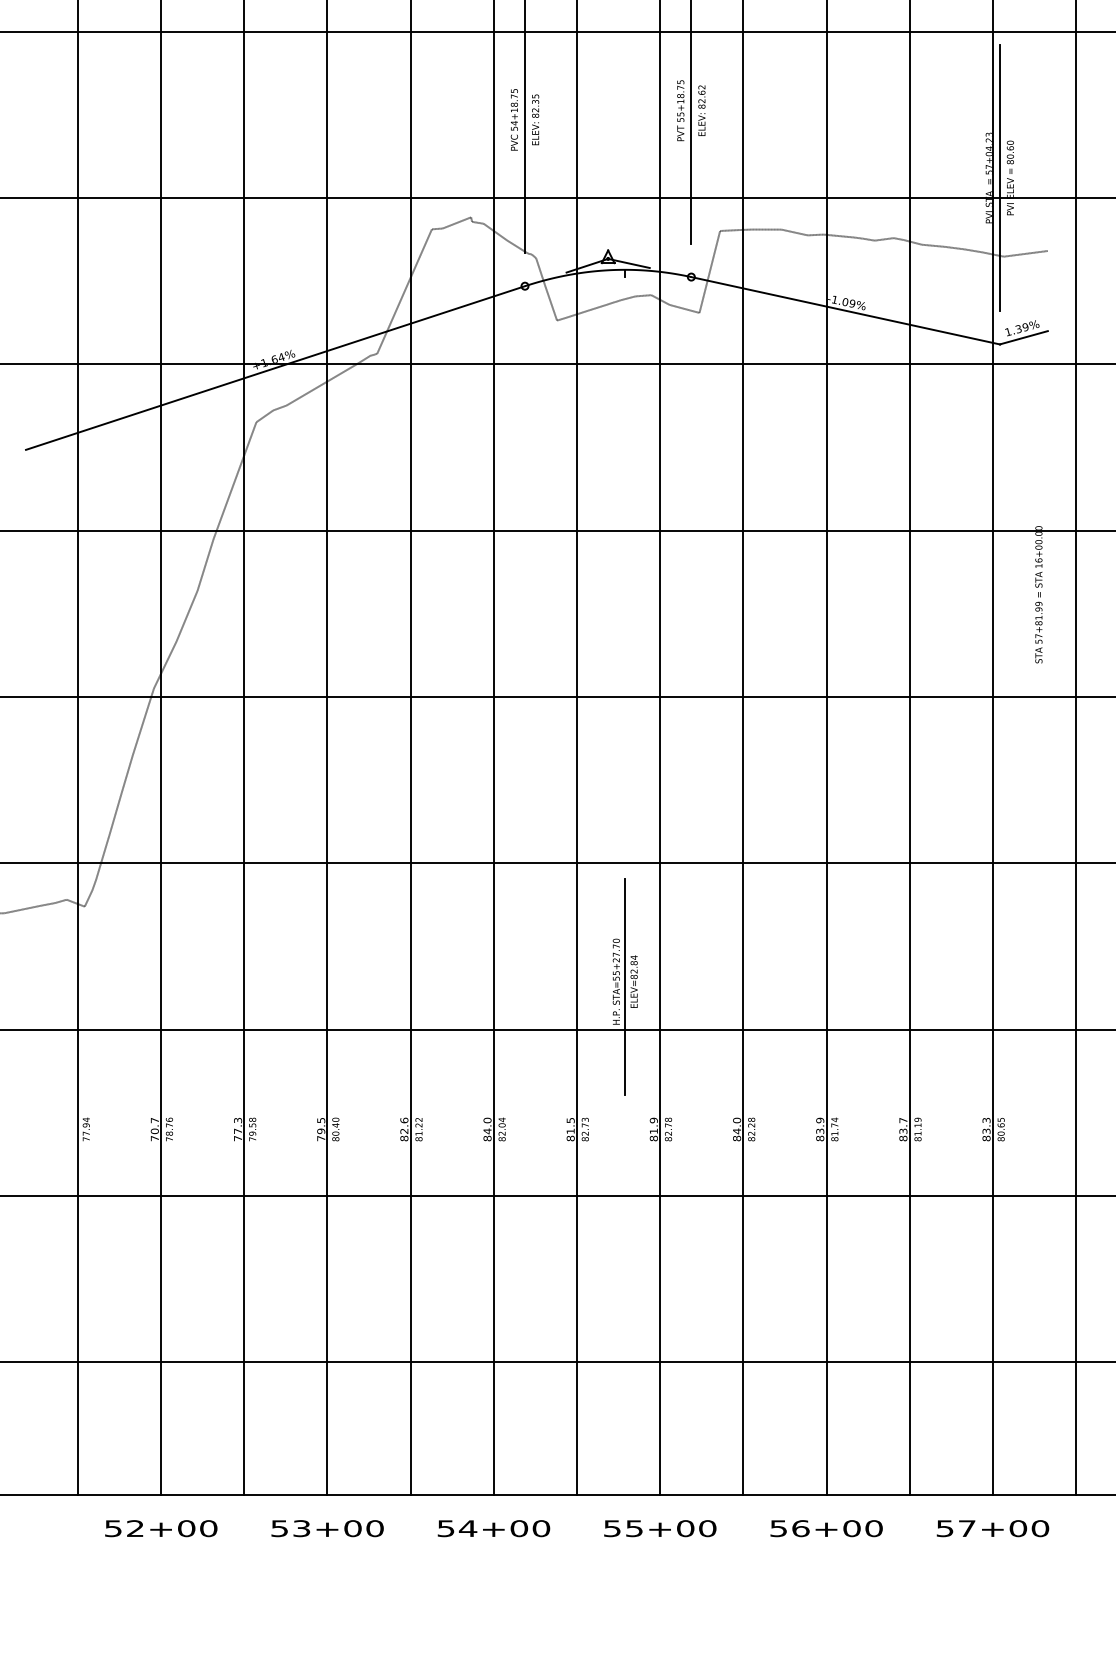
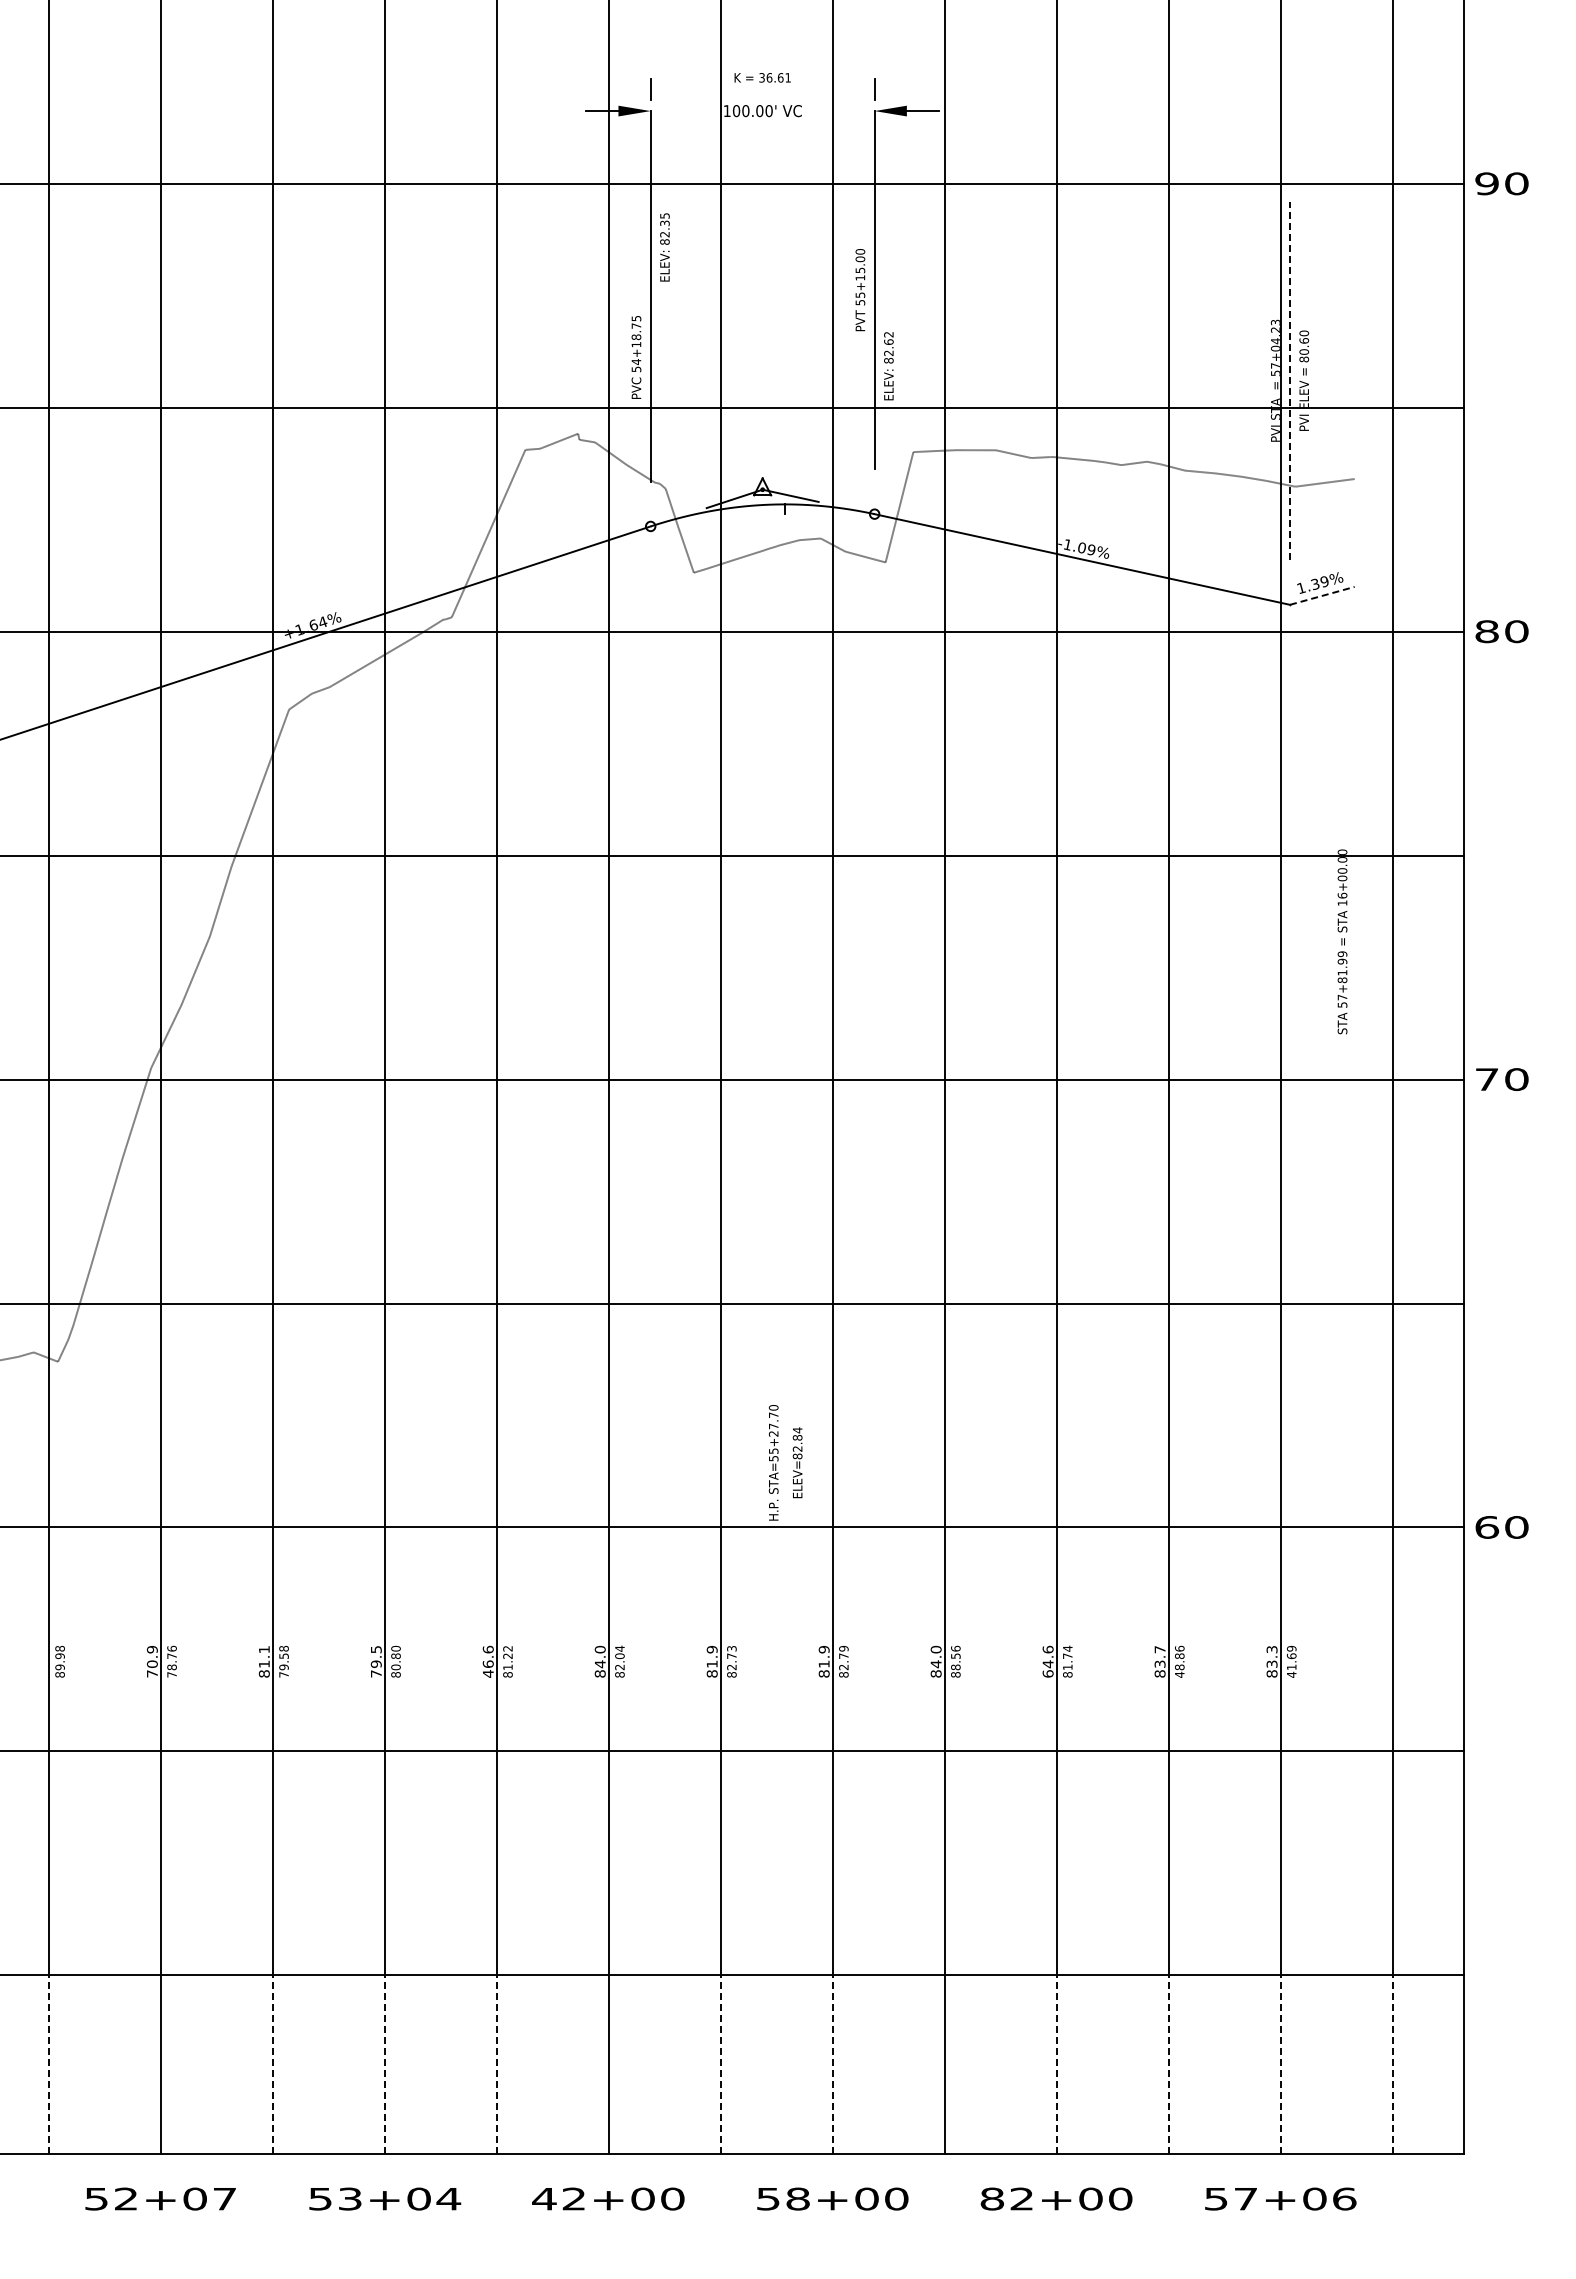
text: (680, 89) -> (860, 261), 55+18.75 -> 55+15.00
text: (701, 110) -> (888, 366), moved
text: (514, 119) -> (636, 357), moved
text: (535, 119) -> (664, 247), moved
line: (1000, 177) -> (1290, 380), solid -> dashed
line: (1024, 337) -> (1322, 595), solid -> dashed
line: (625, 986) -> (785, 1469), removed
text: (668, 1119) -> (843, 1648), 82.78 -> 82.79
text: (154, 1120) -> (151, 1649), 70.7 -> 70.9
text: (570, 1120) -> (711, 1649), 81.5 -> 81.9
text: (335, 1125) -> (395, 1656), 80.40 -> 80.80
text: (751, 1127) -> (955, 1658), 82.28 -> 88.56
text: (85, 1129) -> (59, 1661), 77.94 -> 89.98
text: (237, 1129) -> (263, 1661), 77.3 -> 81.1
text: (819, 1129) -> (1047, 1661), 83.9 -> 64.6
text: (917, 1129) -> (1179, 1661), 81.19 -> 48.86
text: (1000, 1129) -> (1291, 1661), 80.65 -> 41.69
text: (403, 1134) -> (487, 1668), 82.6 -> 46.6
line: (77, 1428) -> (48, 2064), solid -> dashed
line: (244, 1428) -> (272, 2064), solid -> dashed
line: (327, 1428) -> (384, 2064), solid -> dashed
line: (410, 1428) -> (496, 2064), solid -> dashed
line: (576, 1428) -> (720, 2064), solid -> dashed
line: (660, 1428) -> (832, 2064), solid -> dashed
line: (826, 1428) -> (1056, 2064), solid -> dashed
line: (909, 1428) -> (1168, 2064), solid -> dashed
line: (992, 1428) -> (1280, 2064), solid -> dashed
line: (1076, 1428) -> (1392, 2064), solid -> dashed
text: (208, 1528) -> (224, 2198), 52+00 -> 52+07
text: (374, 1528) -> (448, 2198), 53+00 -> 53+04
text: (457, 1528) -> (559, 2198), 54+00 -> 42+00
text: (634, 1528) -> (797, 2198), 55+00 -> 58+00
text: (789, 1528) -> (1006, 2198), 56+00 -> 82+00
text: (1040, 1528) -> (1344, 2198), 57+00 -> 57+06

